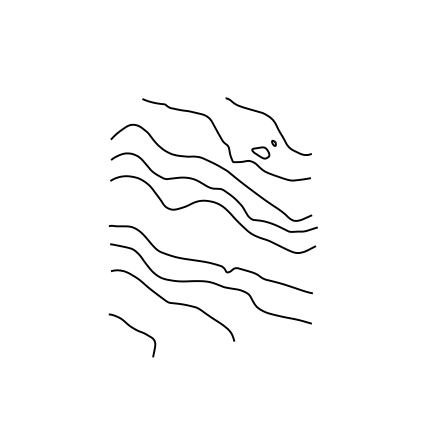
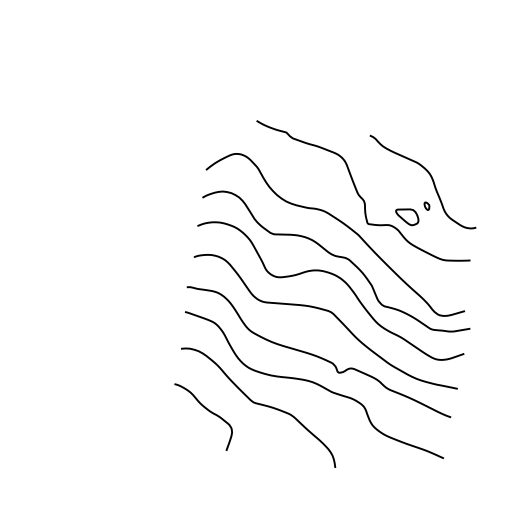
curve: (214, 230) -> (329, 313), added
curve: (136, 331) -> (208, 412), moved

